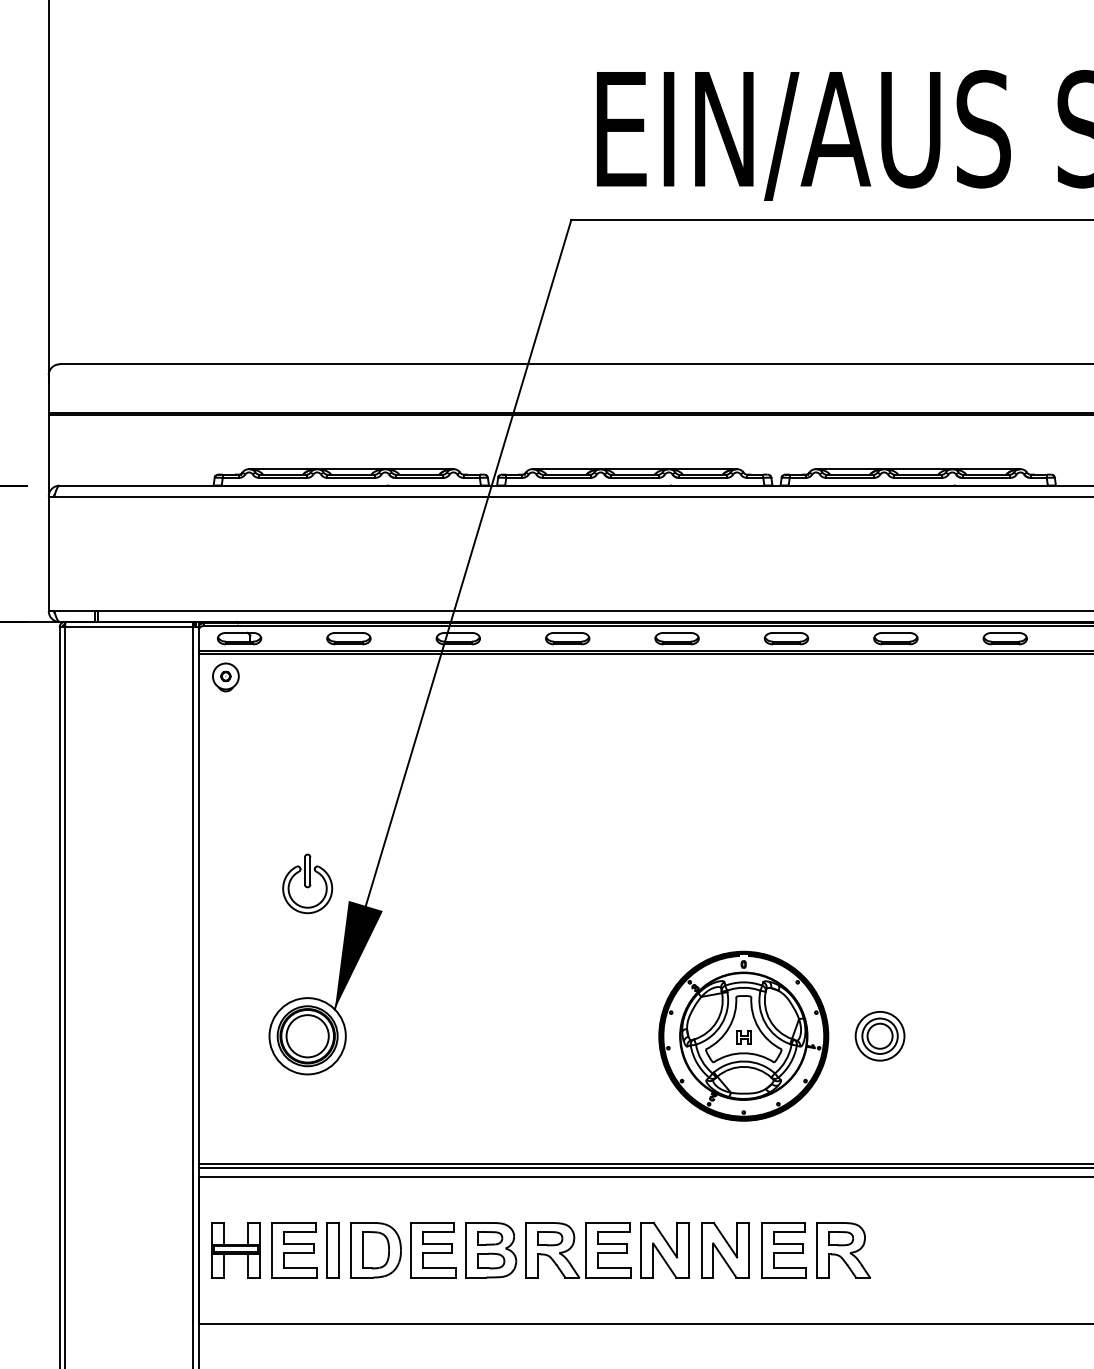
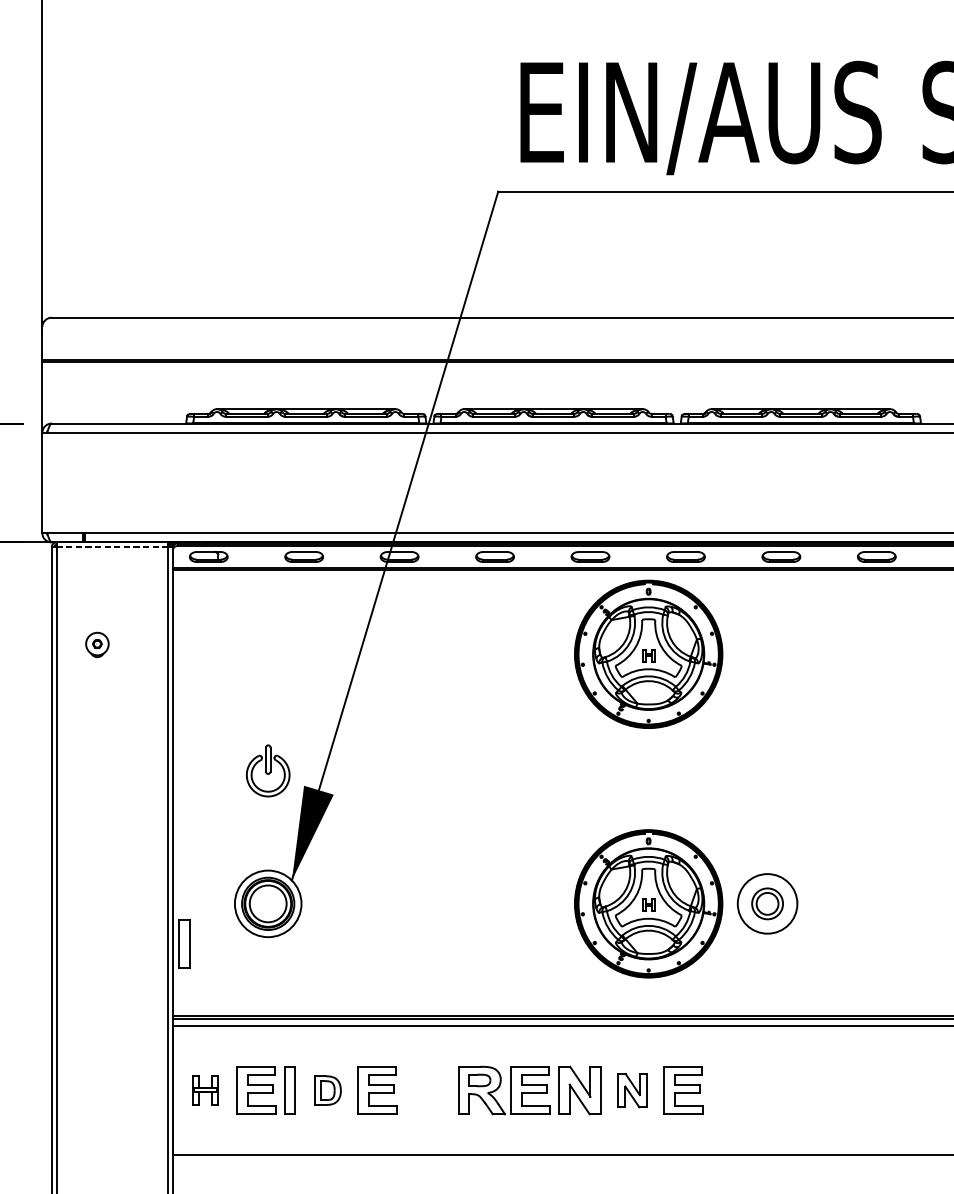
line: (128, 627) -> (111, 547), solid -> dashed
part: (225, 677) -> (97, 644), moved
part: (743, 749) -> (648, 653), added
circle: (879, 1035) -> (767, 903), size x1.4
part: (211, 1082) -> (184, 944), added
part: (235, 1250) -> (205, 1090), size x0.6
part: (375, 1250) -> (327, 1090), size x0.6
part: (491, 1250) -> (428, 1090), removed
part: (725, 1250) -> (632, 1090), size x0.7
part: (843, 1250) -> (735, 1090), removed

